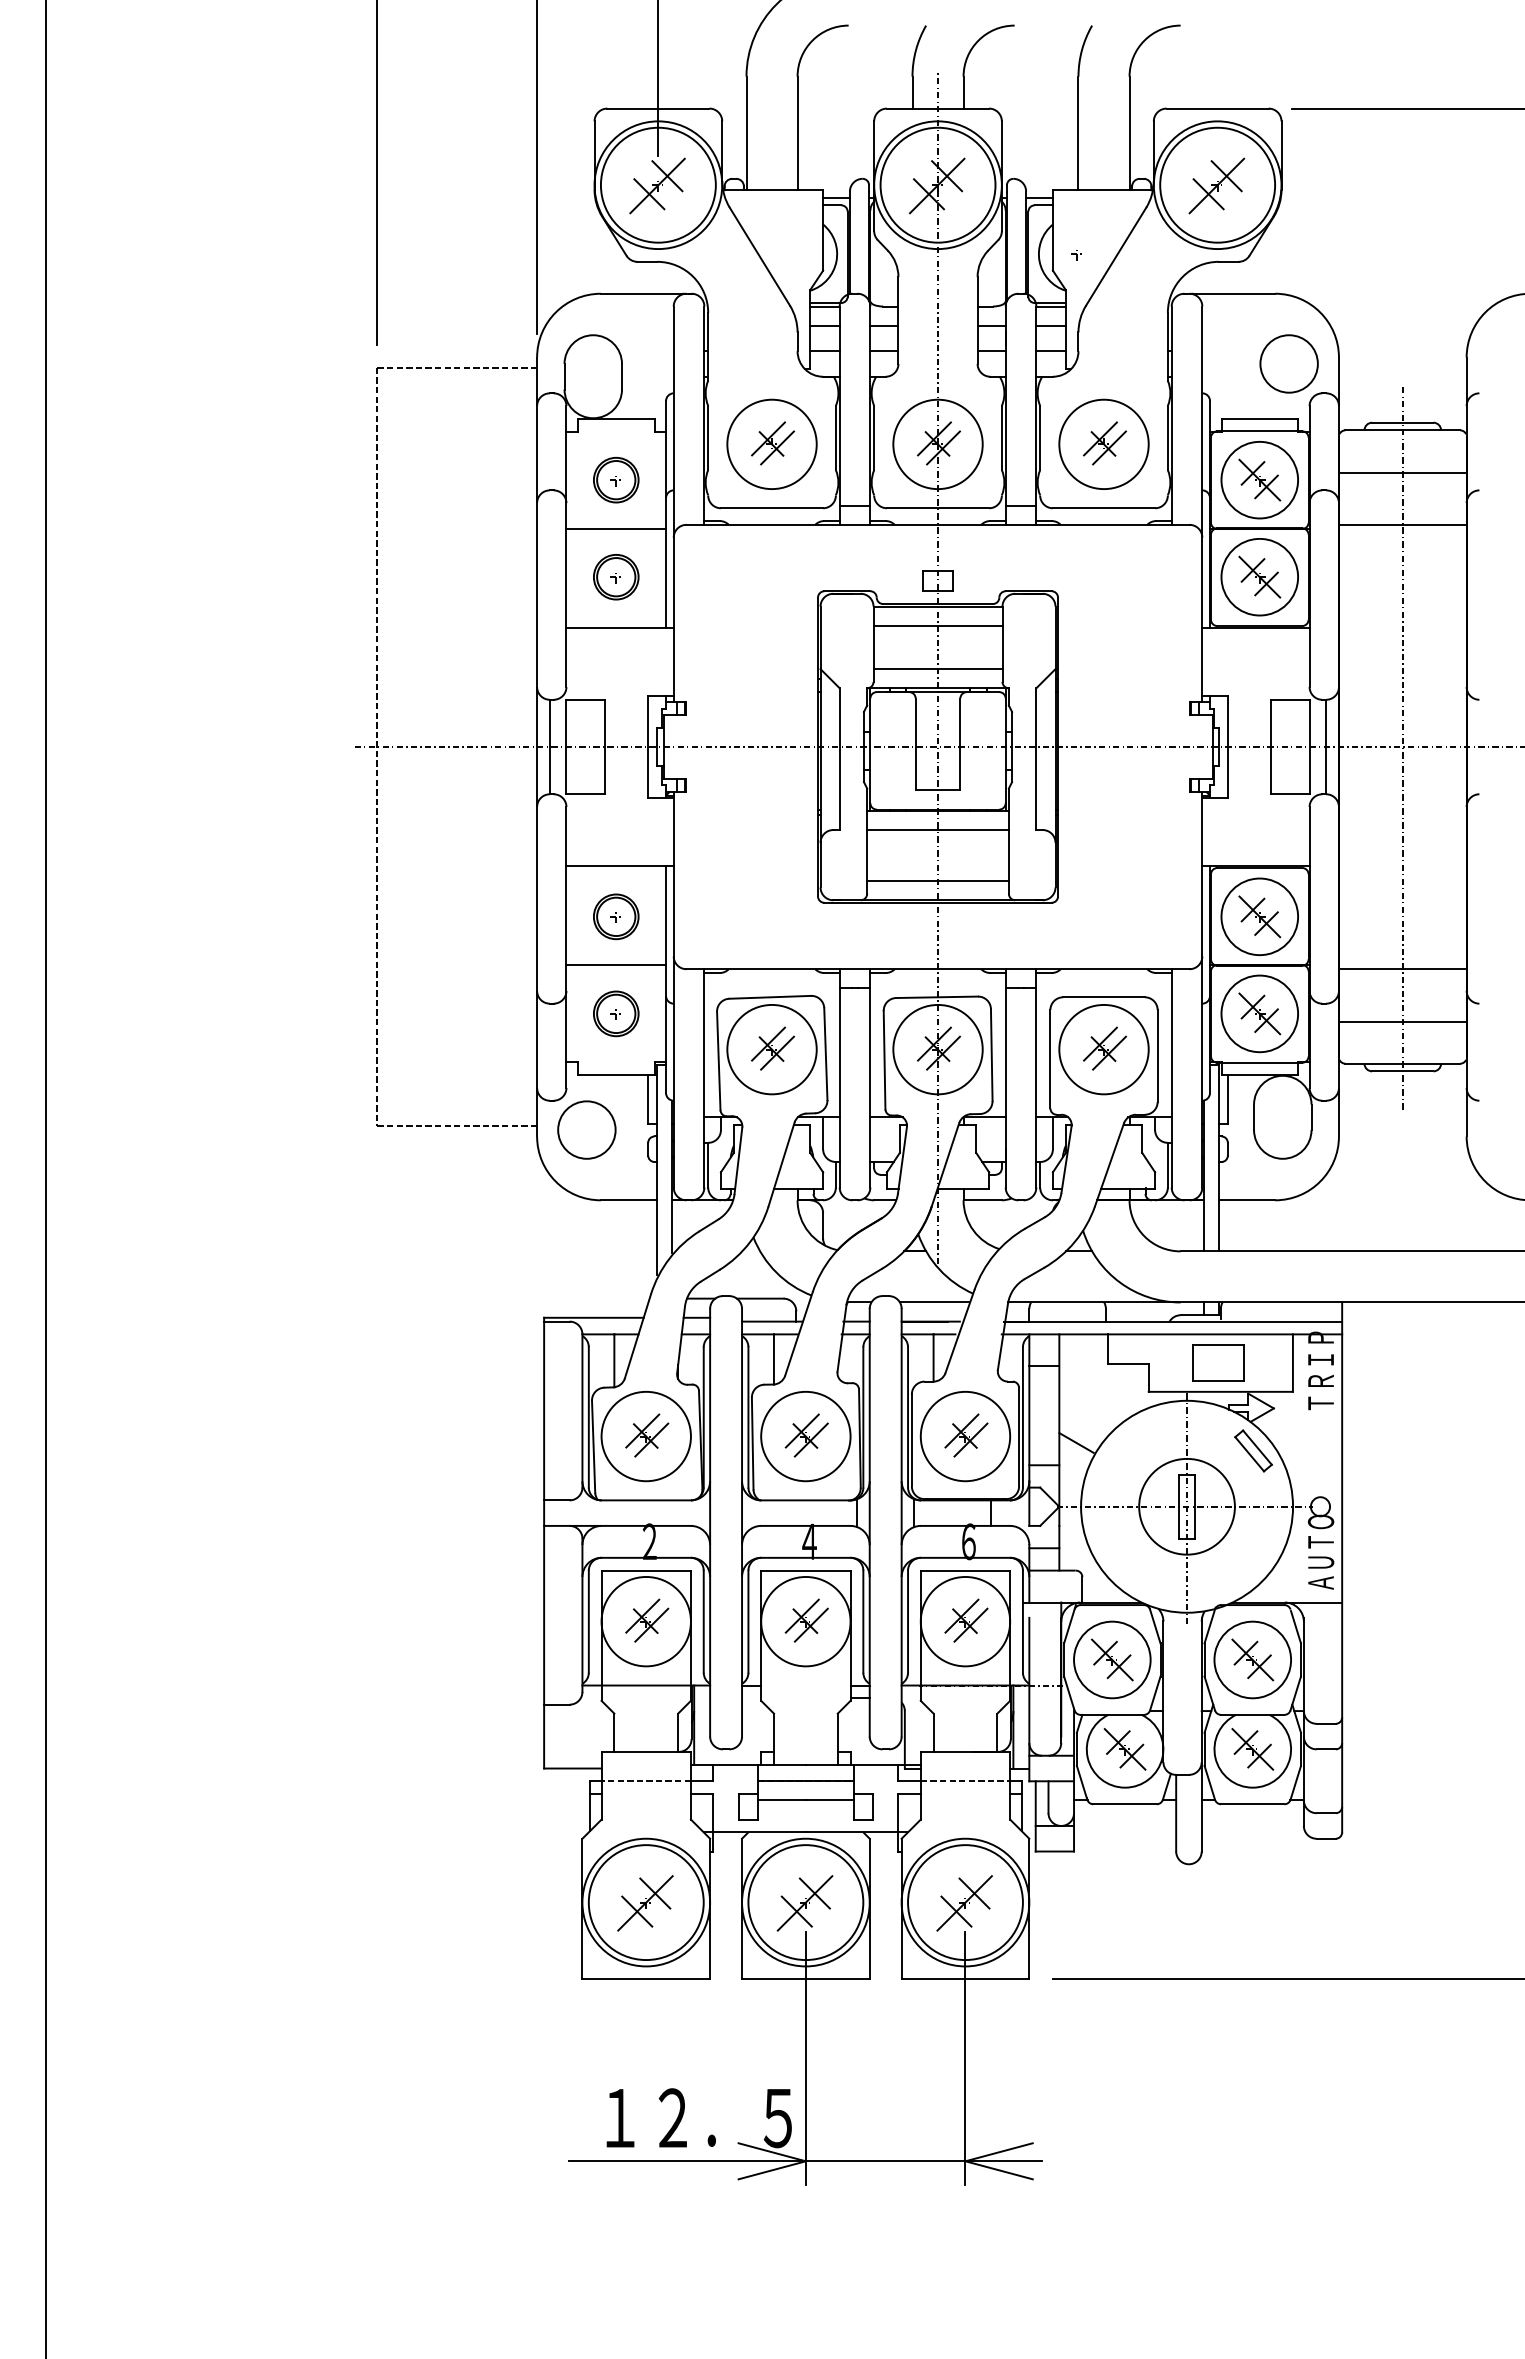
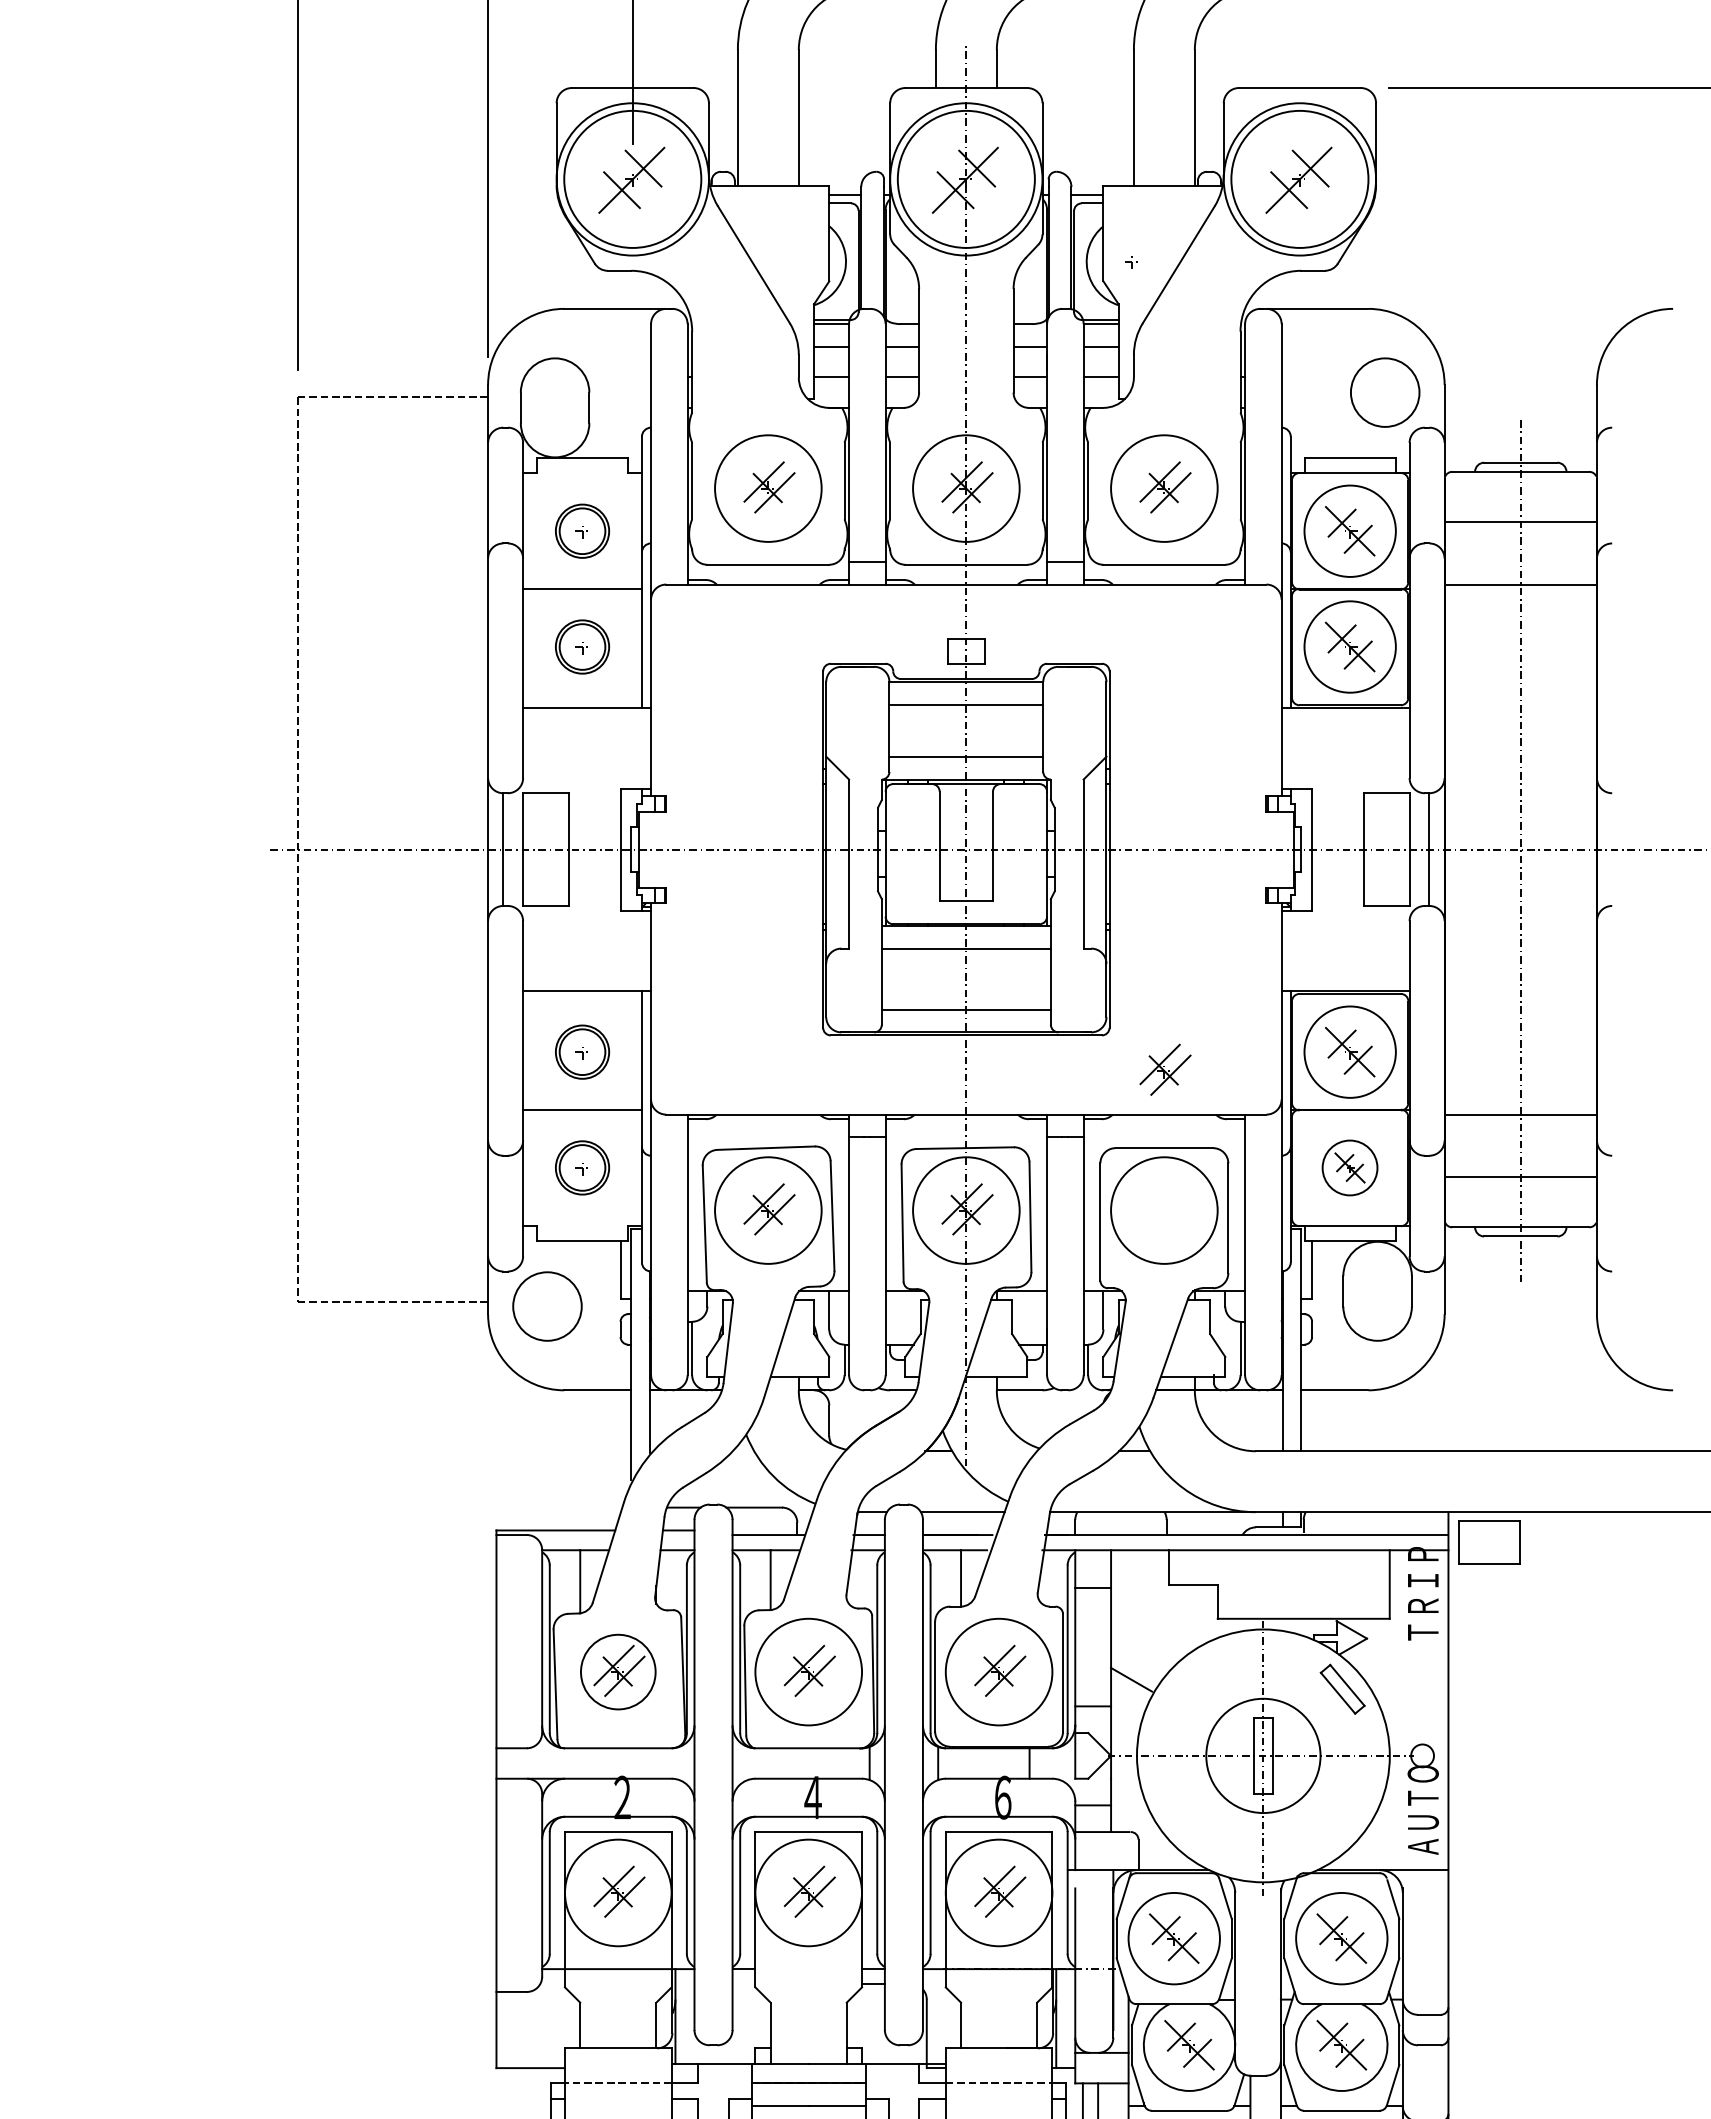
part: (1259, 1013) -> (1349, 1167), size x0.6
part: (1104, 1048) -> (1164, 1069), moved
part: (1218, 1362) -> (1489, 1542), moved
circle: (645, 1436) -> (617, 1672), size x0.7

